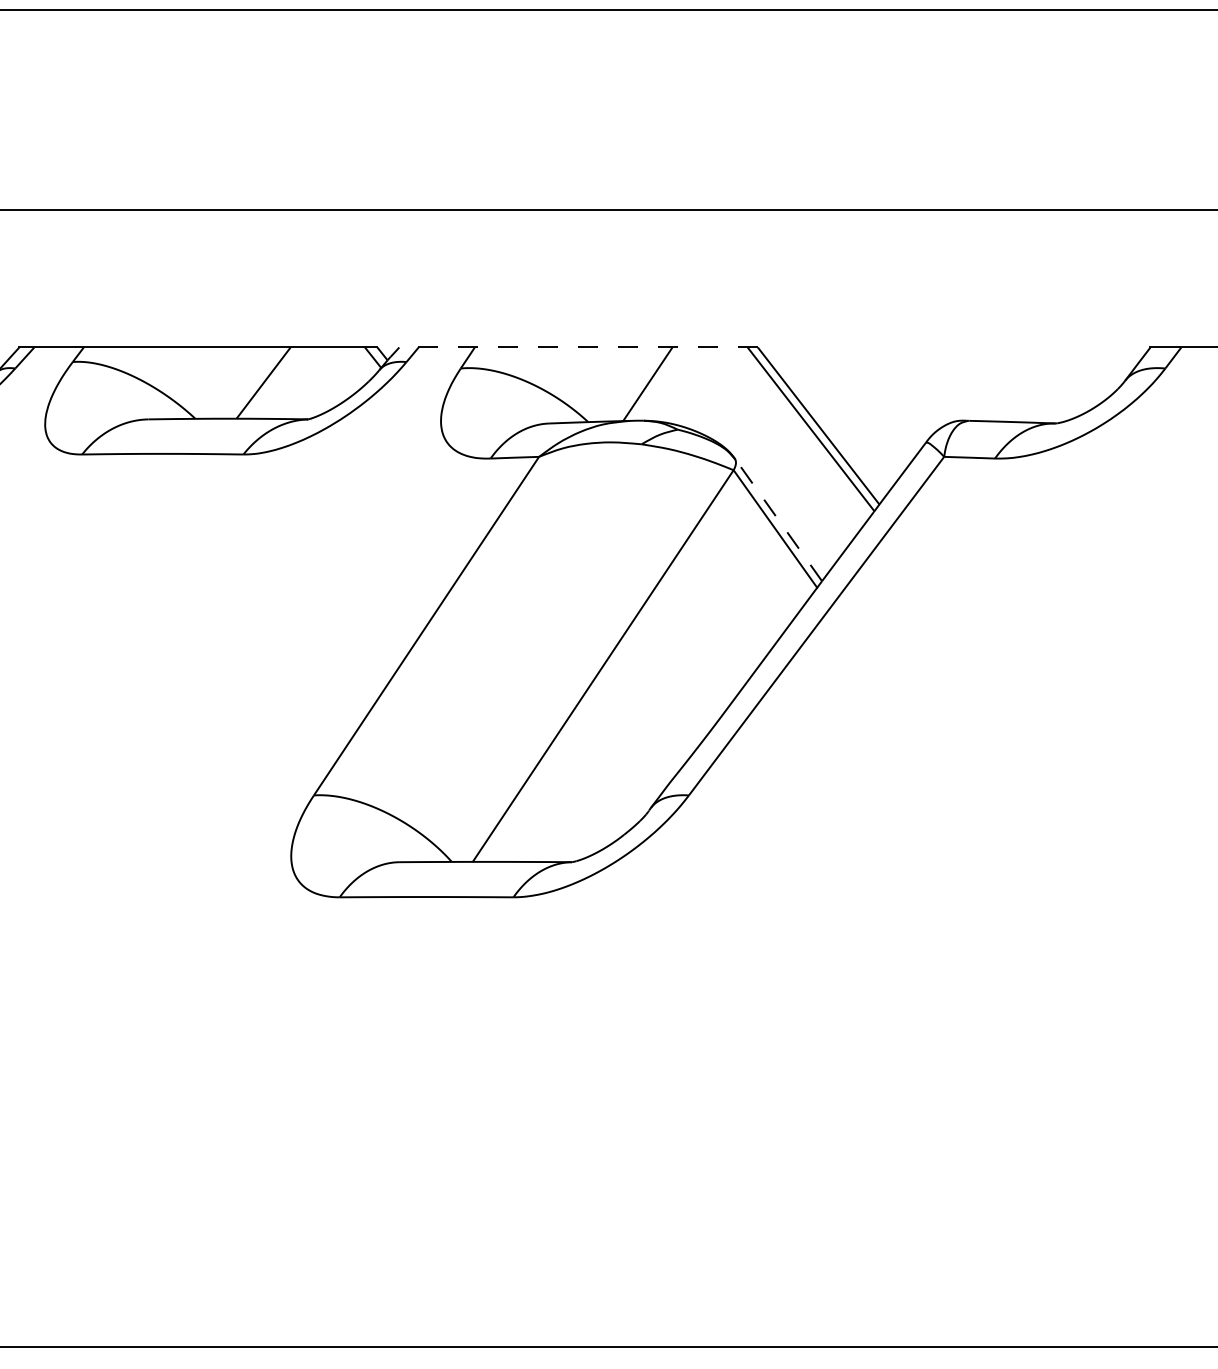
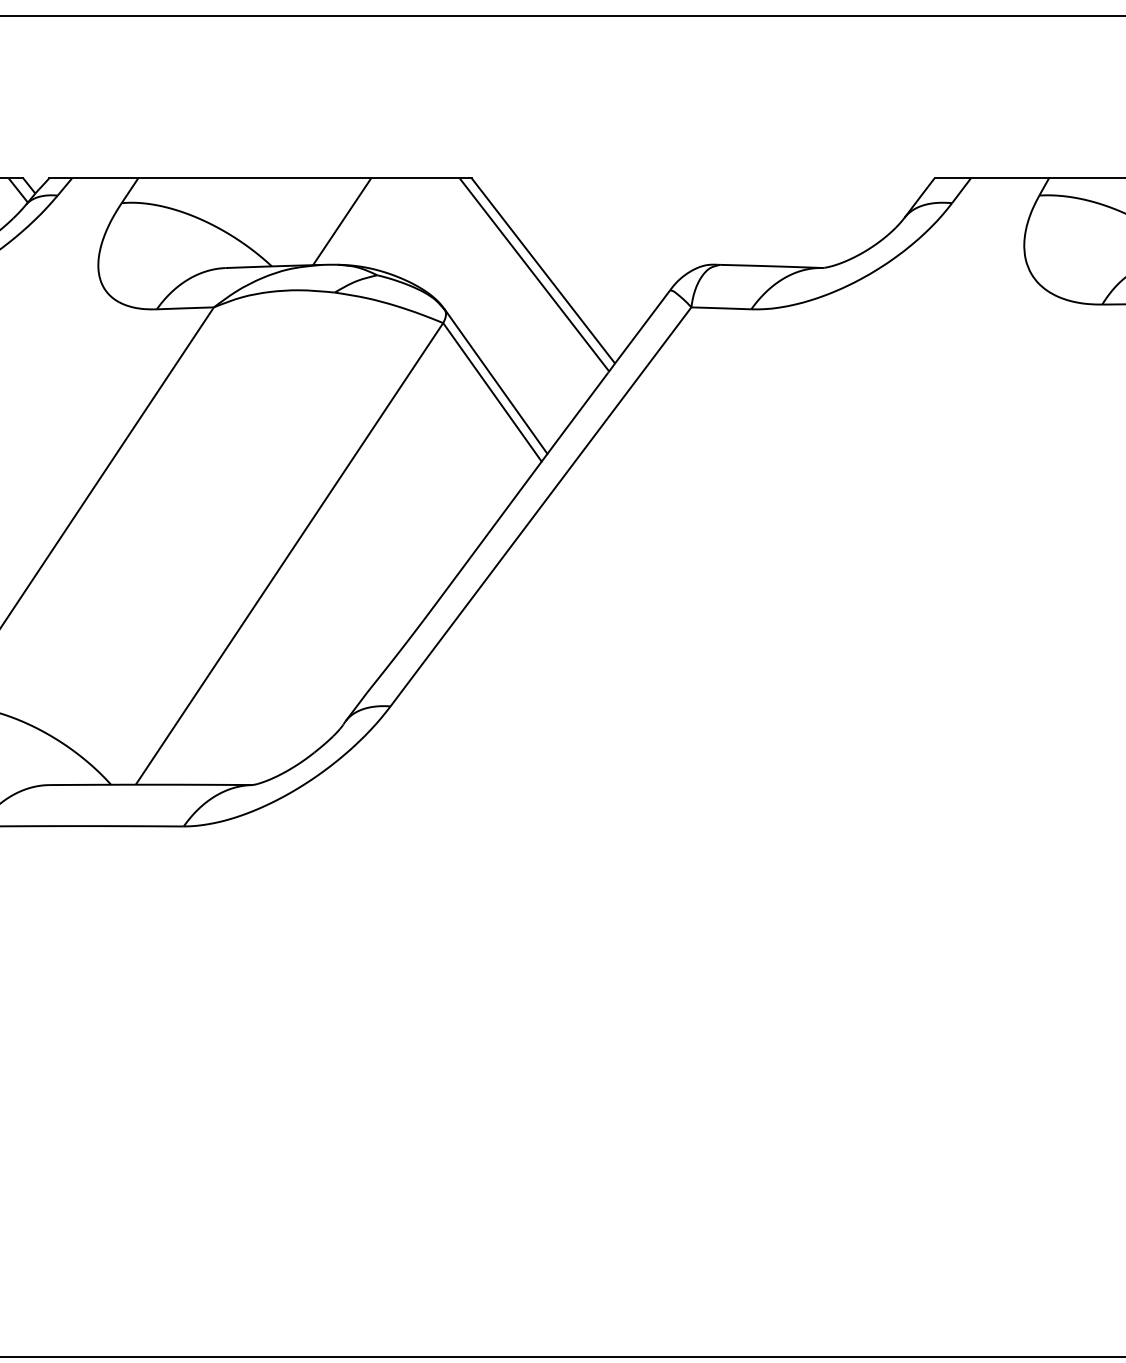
line: (578, 347) -> (260, 178), dashed -> solid
line: (778, 519) -> (496, 381), dashed -> solid

